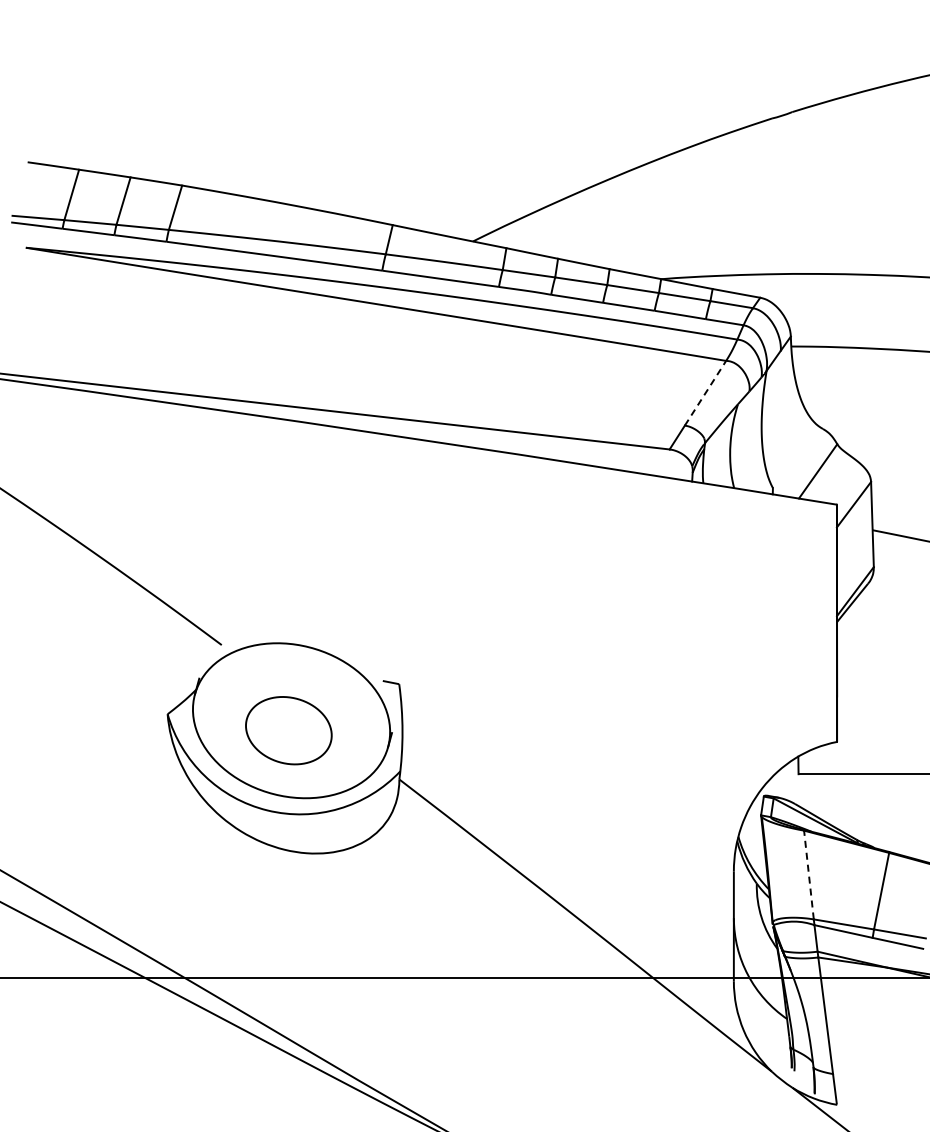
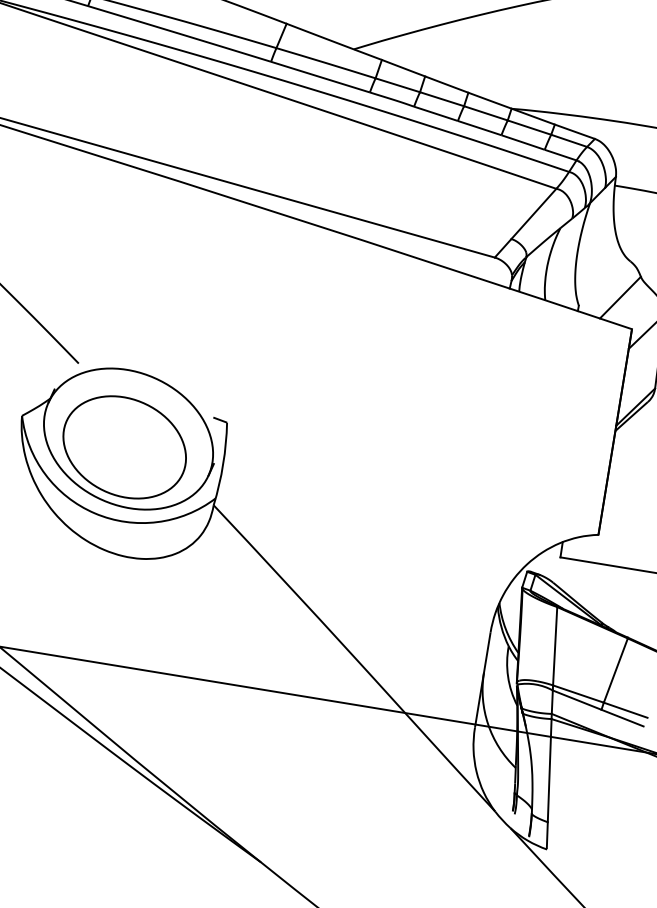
line: (705, 392) -> (533, 213), dashed -> solid
part: (288, 730) -> (124, 447), size x1.67
line: (808, 875) -> (554, 646), dashed -> solid

